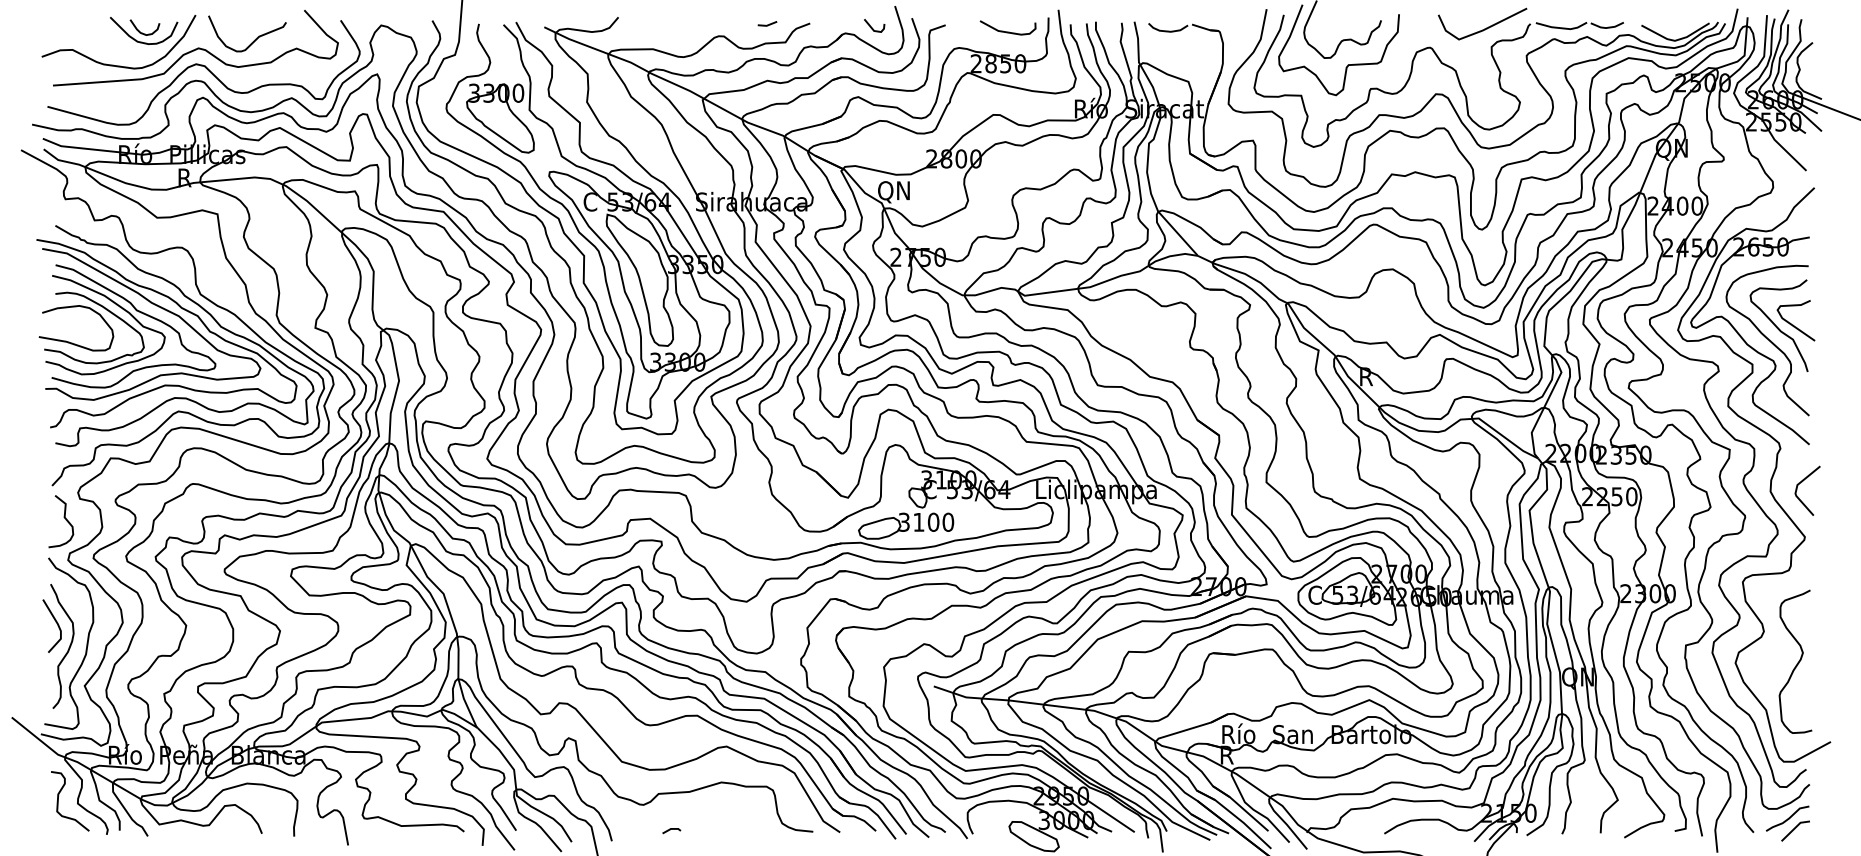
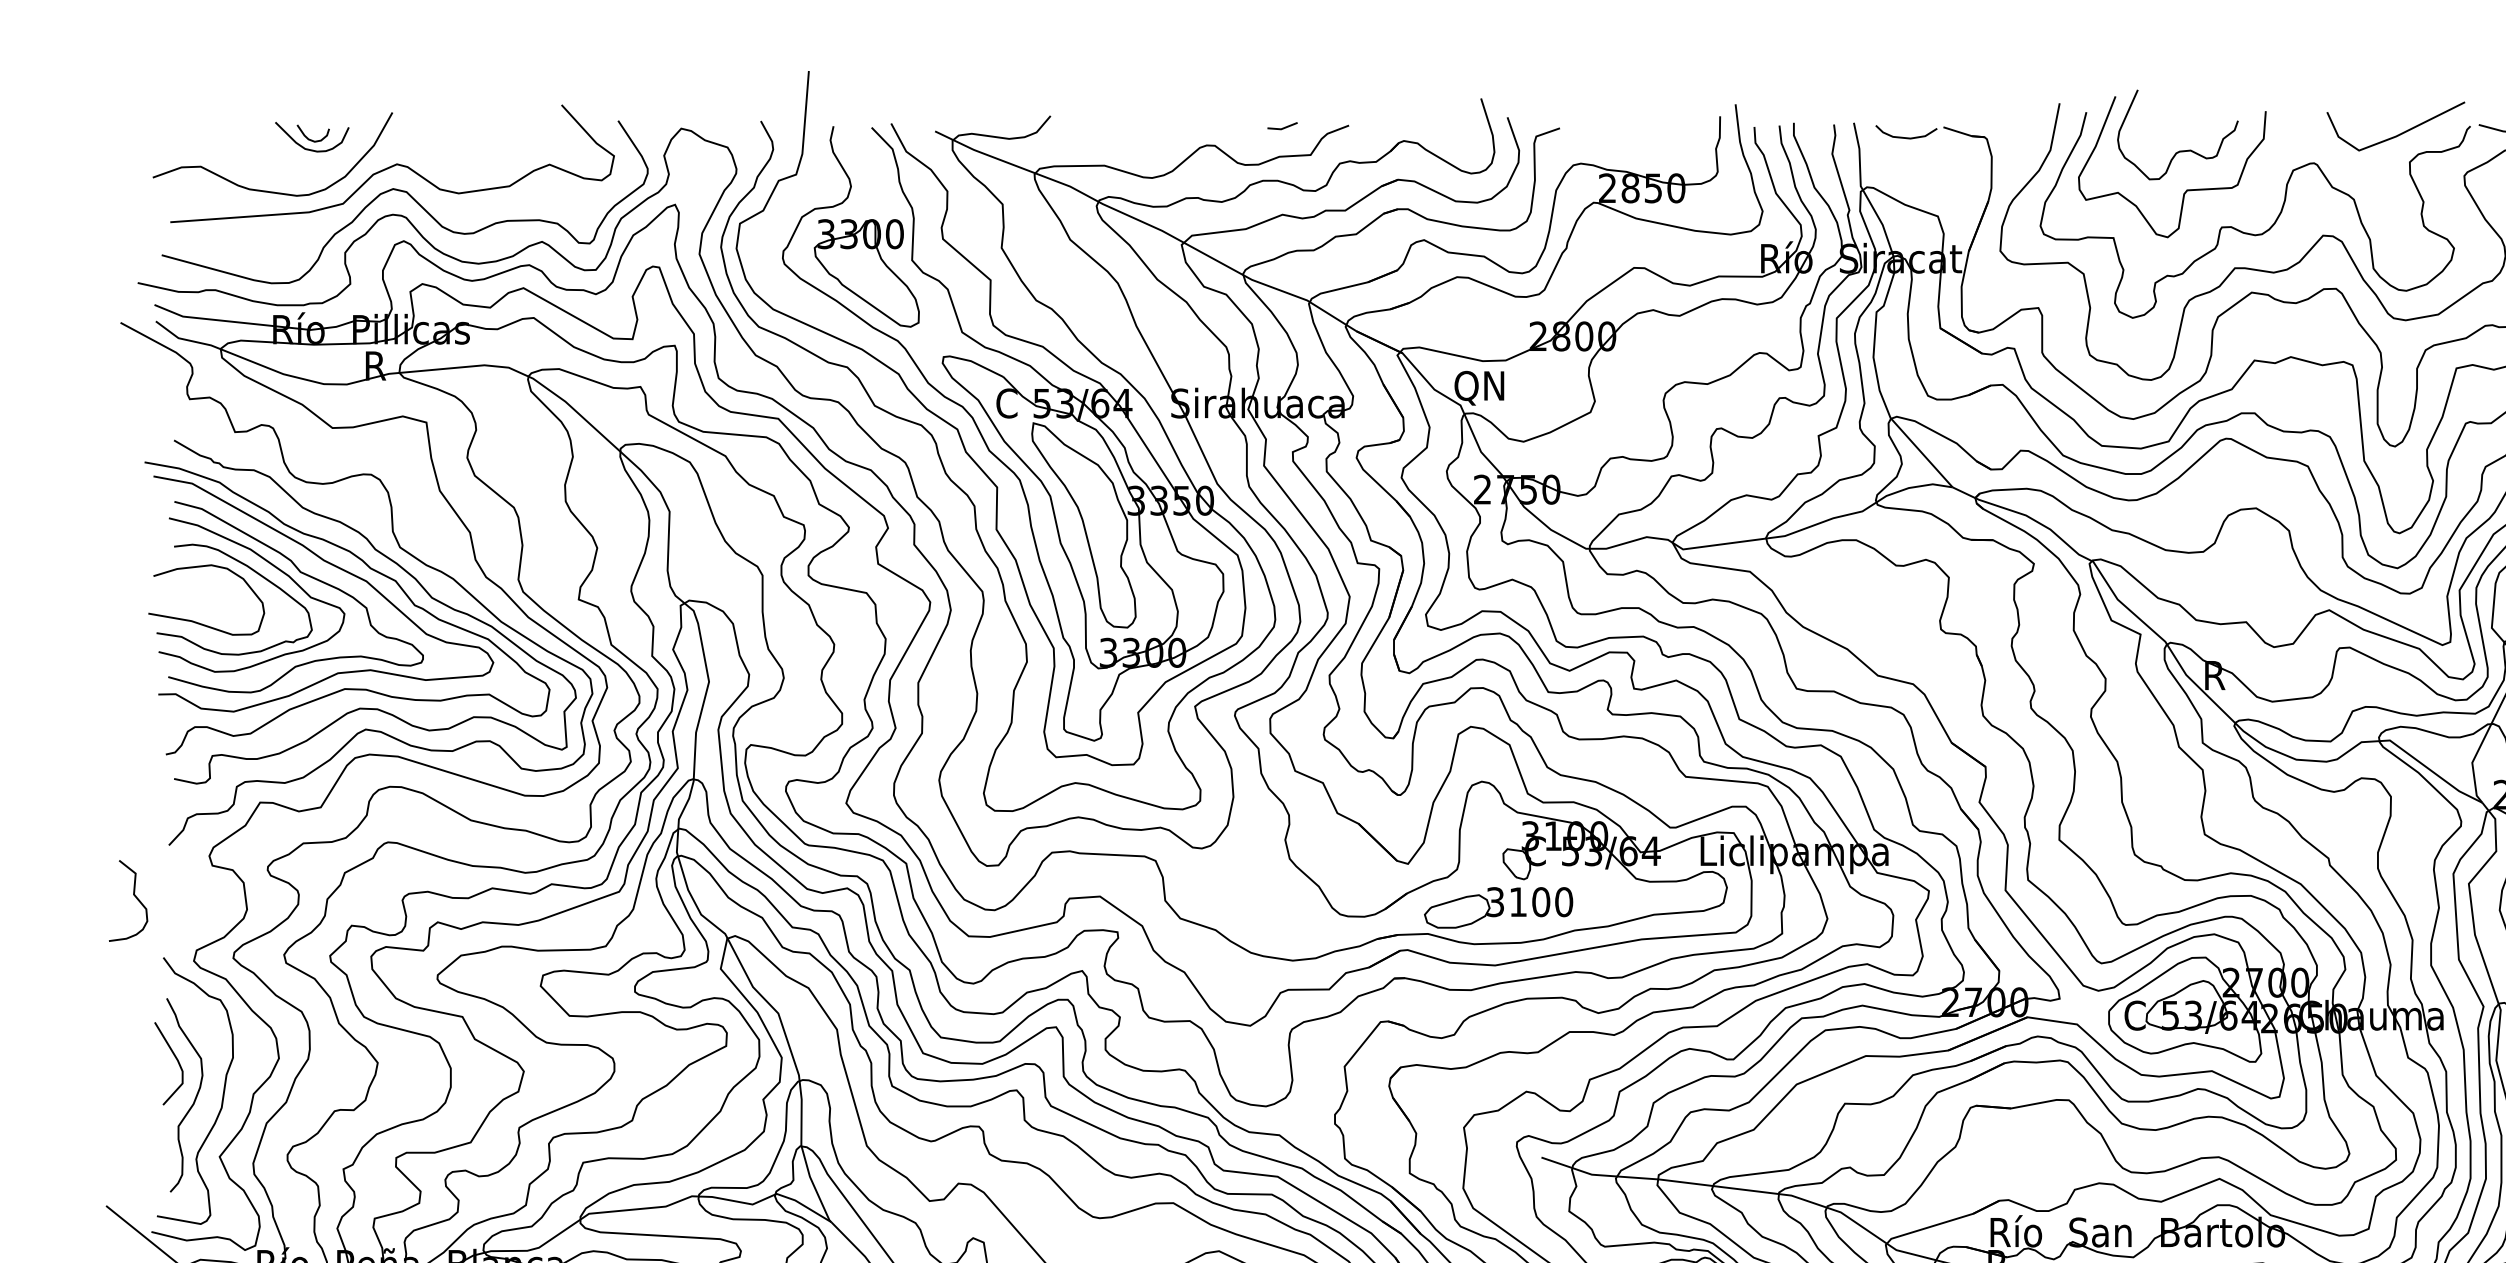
line: (872, 27) -> (1446, 131), removed
part: (144, 30) -> (312, 136), size x0.7
curve: (1007, 31) -> (1656, 138), removed
curve: (254, 39) -> (483, 150), removed
curve: (64, 518) -> (133, 896), moved

